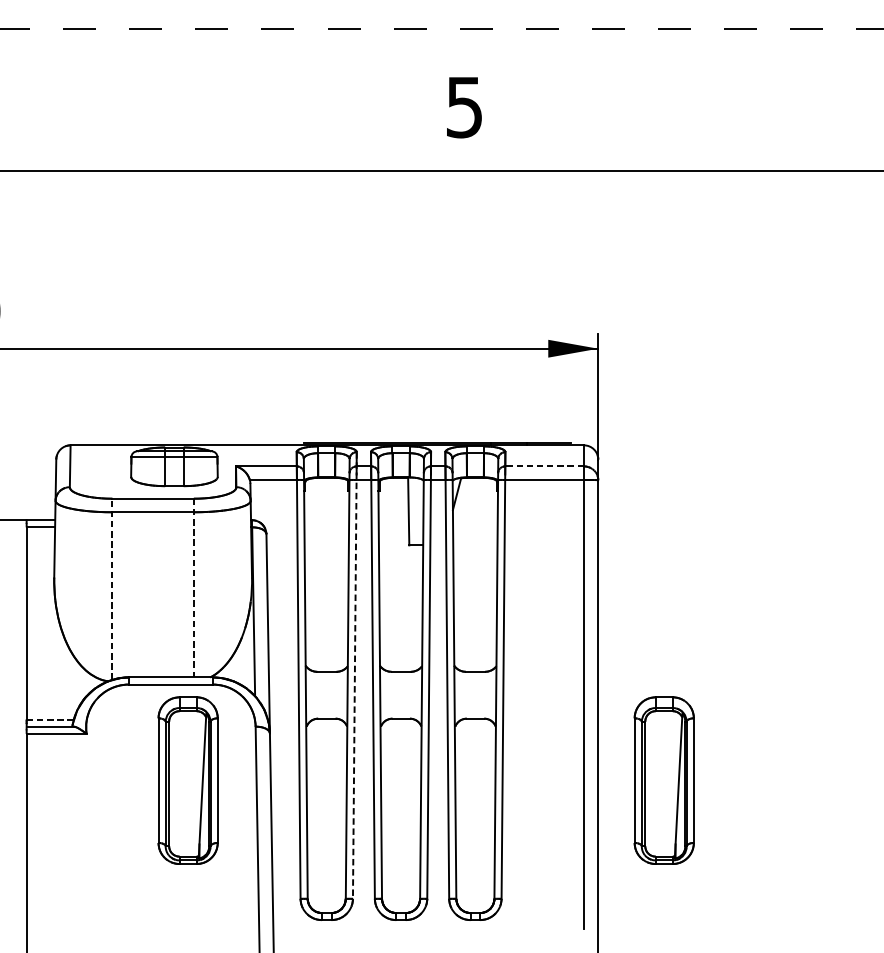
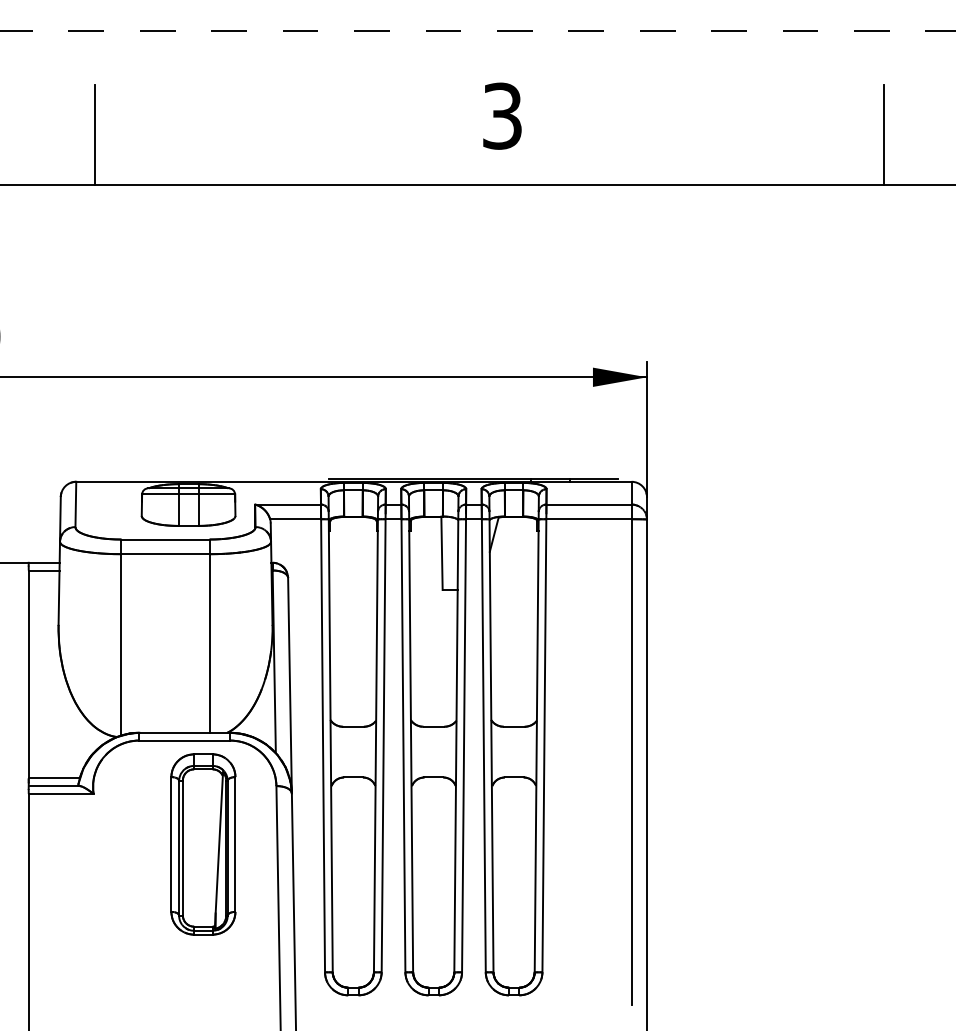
text: (464, 106) -> (502, 115), 5 -> 3
line: (88, 125) -> (95, 135), added
line: (816, 125) -> (883, 135), added
line: (545, 466) -> (589, 504), dashed -> solid
line: (193, 588) -> (209, 636), dashed -> solid
line: (112, 589) -> (121, 637), dashed -> solid
line: (354, 675) -> (383, 730), dashed -> solid
line: (50, 719) -> (54, 778), dashed -> solid
part: (664, 780) -> (718, 844), removed

